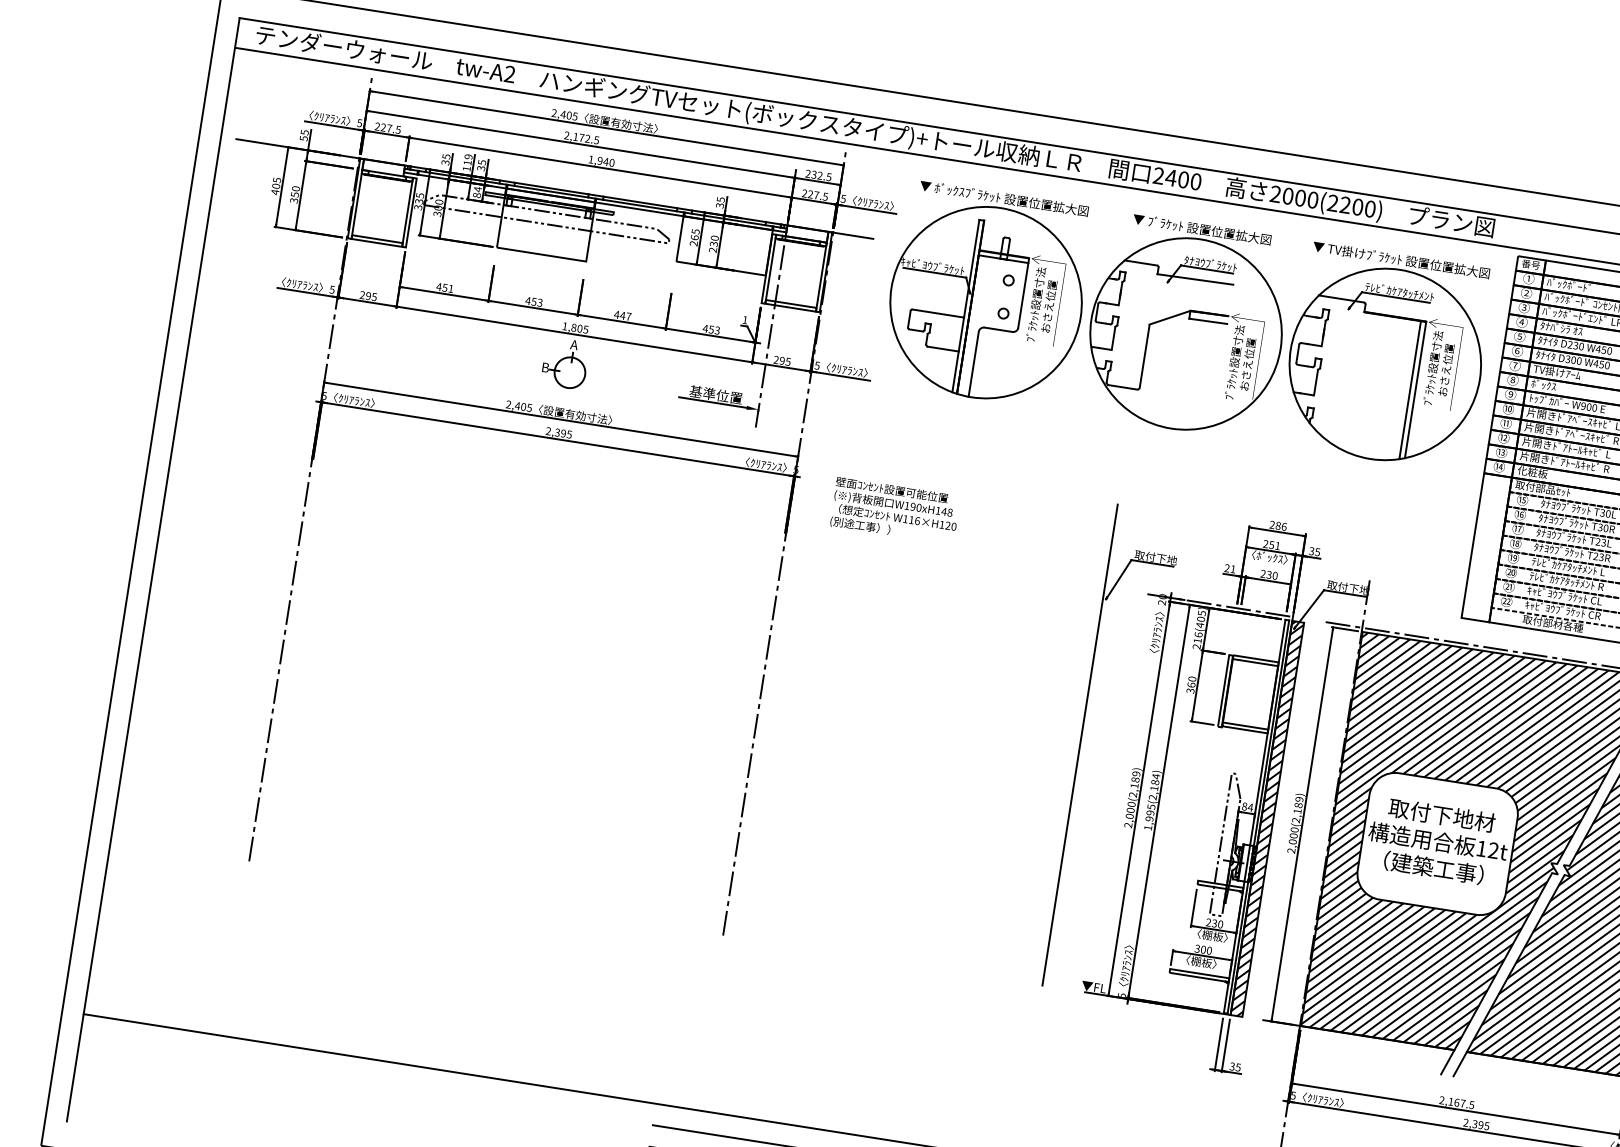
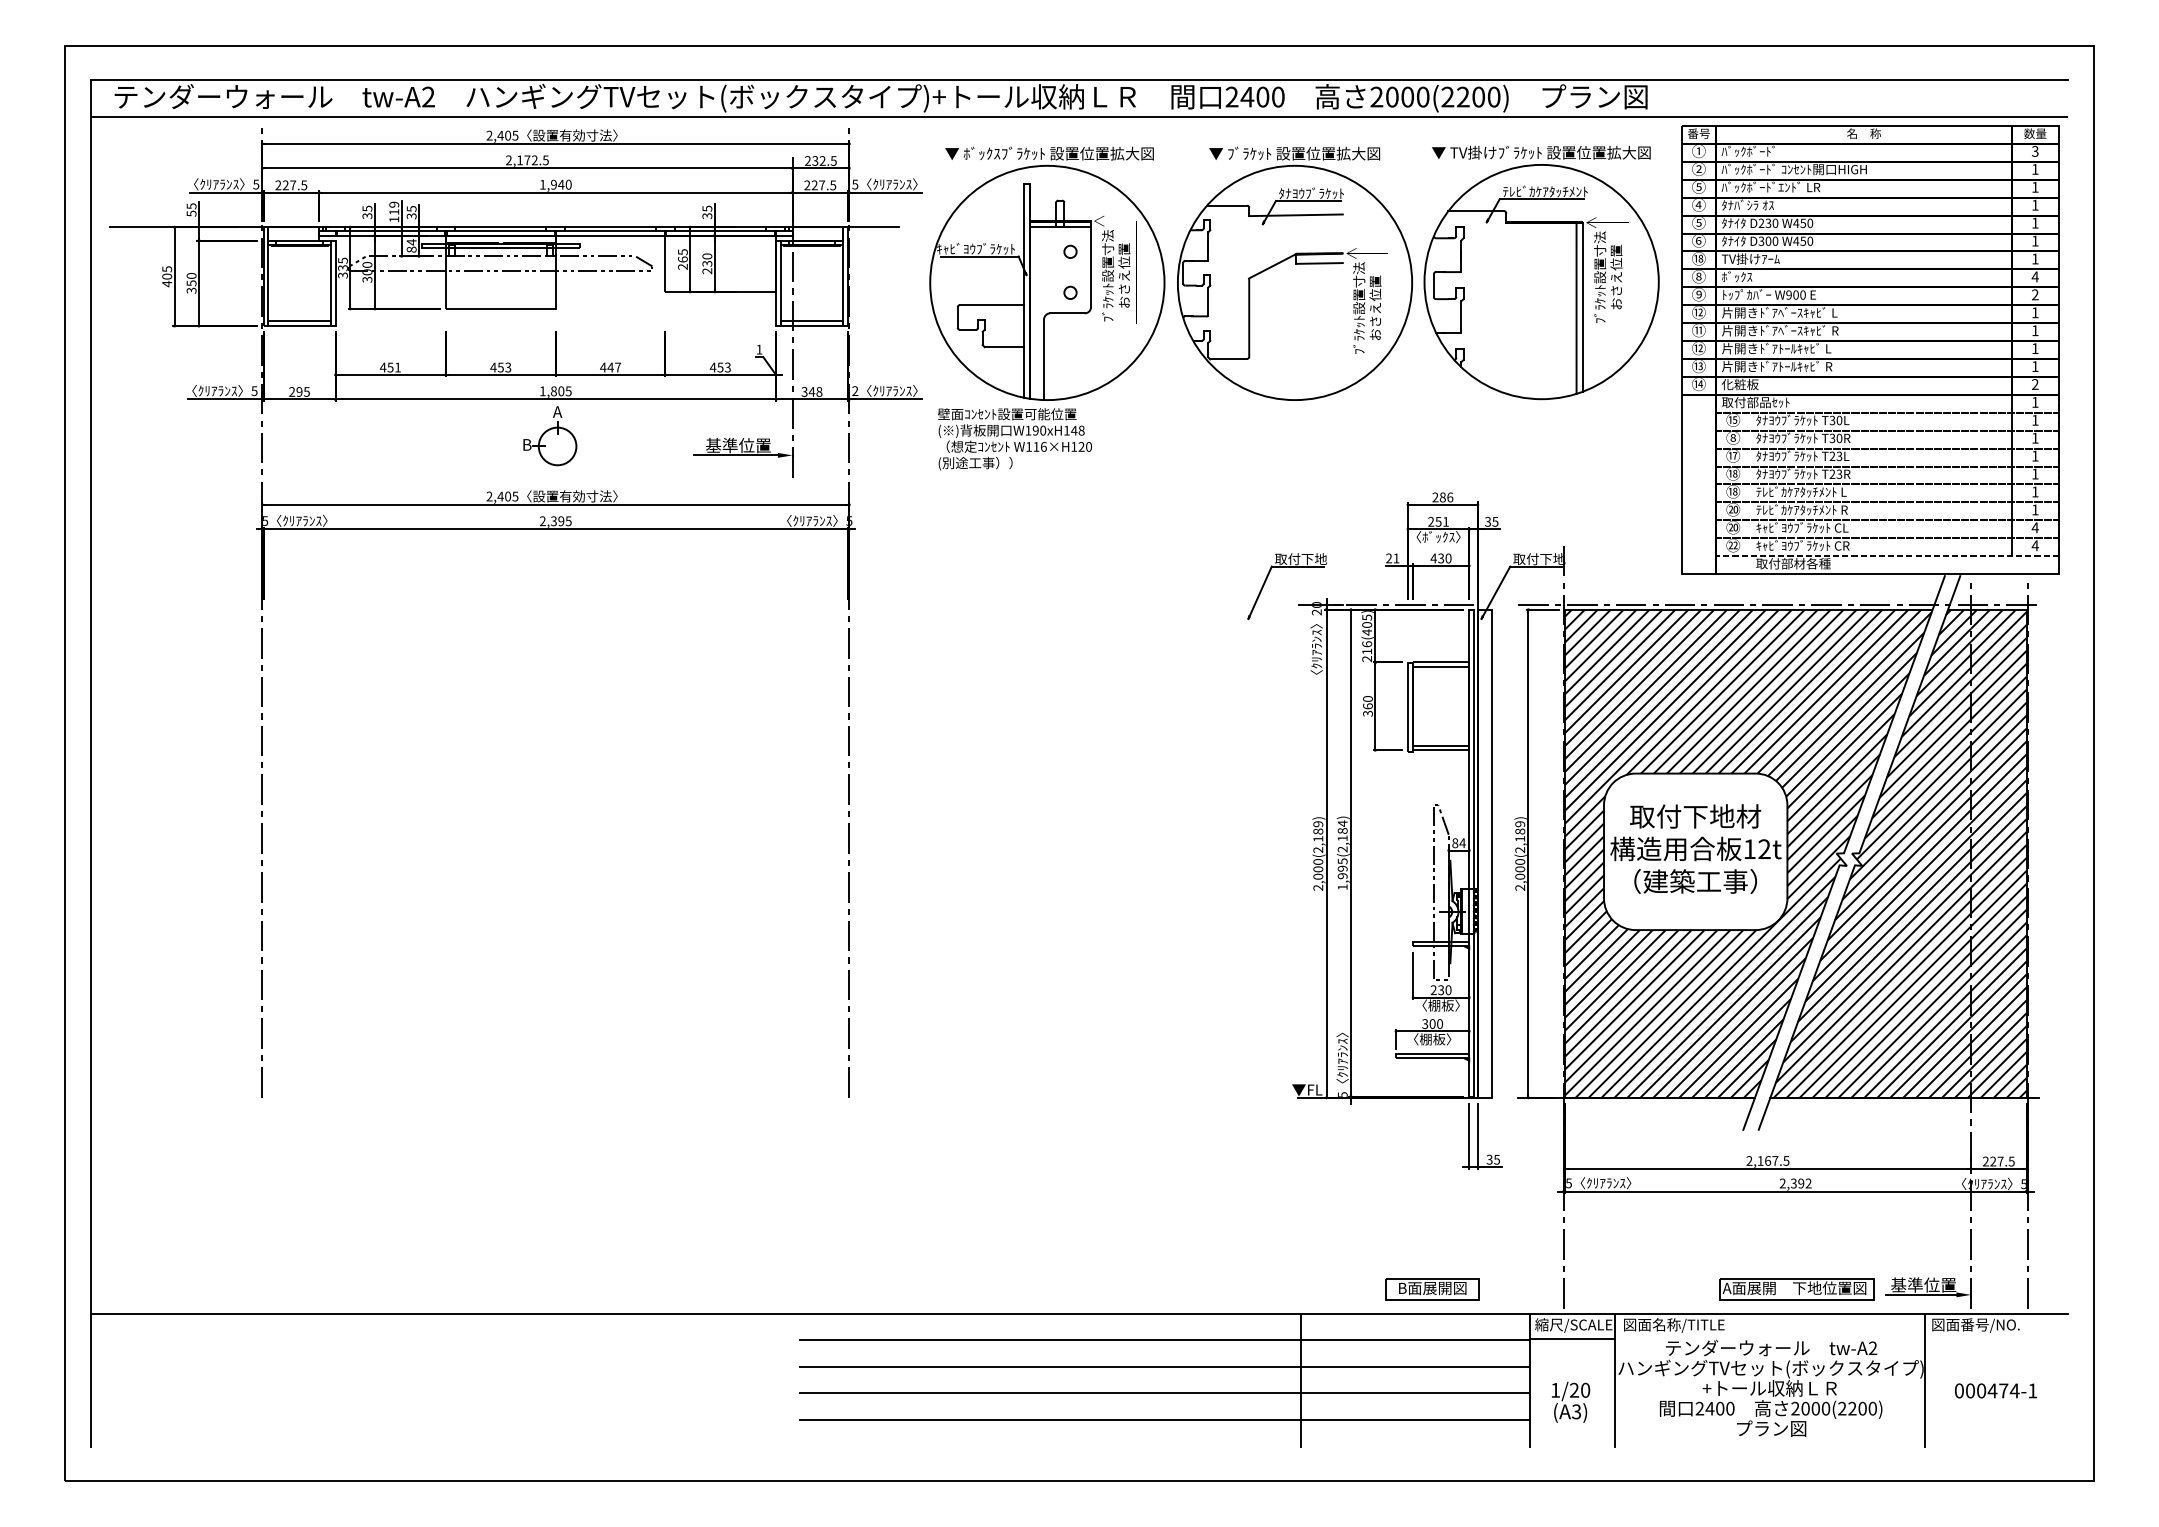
text: (1524, 306) -> (1698, 185), ③ -> ⑤
text: (781, 360) -> (811, 391), 295 -> 348
text: (1514, 365) -> (1698, 258), ⑦ -> ⑱
text: (817, 366) -> (855, 391), 5 -> 2
text: (1509, 409) -> (1700, 312), ⑩ -> ⑫
text: (894, 511) -> (1014, 439), moved
text: (1520, 514) -> (1733, 437), ⑯ -> ⑧
text: (1515, 558) -> (1735, 491), ⑲ -> ⑱
text: (1263, 573) -> (1433, 558), 230 -> 430
text: (1509, 586) -> (1733, 527), ㉑ -> ⑳
line: (1079, 744) -> (1244, 799), removed
hatch: (1266, 818) -> (1484, 853), removed
text: (1486, 1126) -> (1808, 1183), 2,395 -> 2,392

